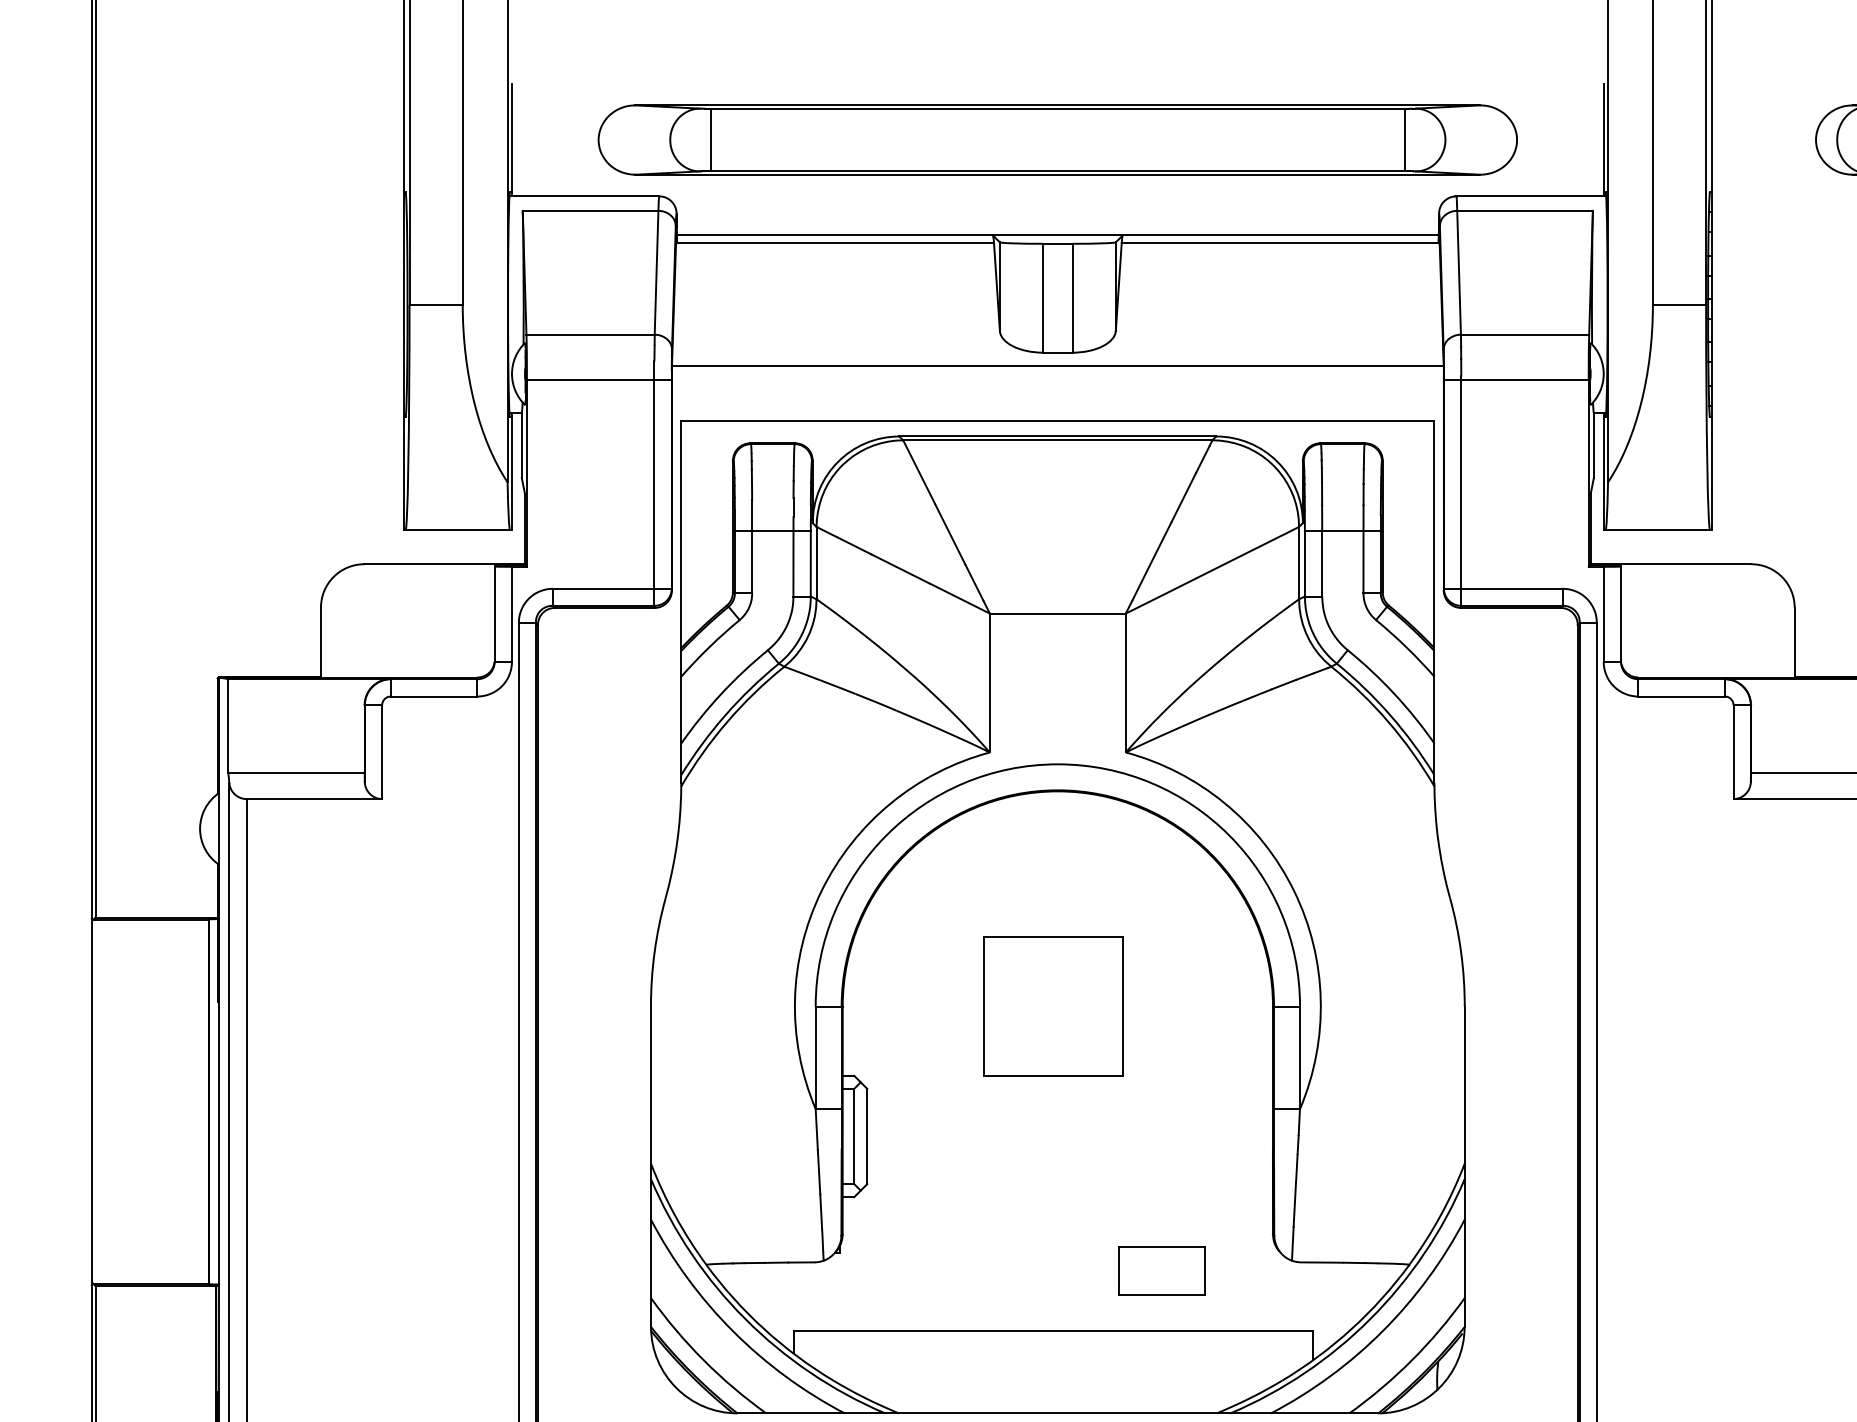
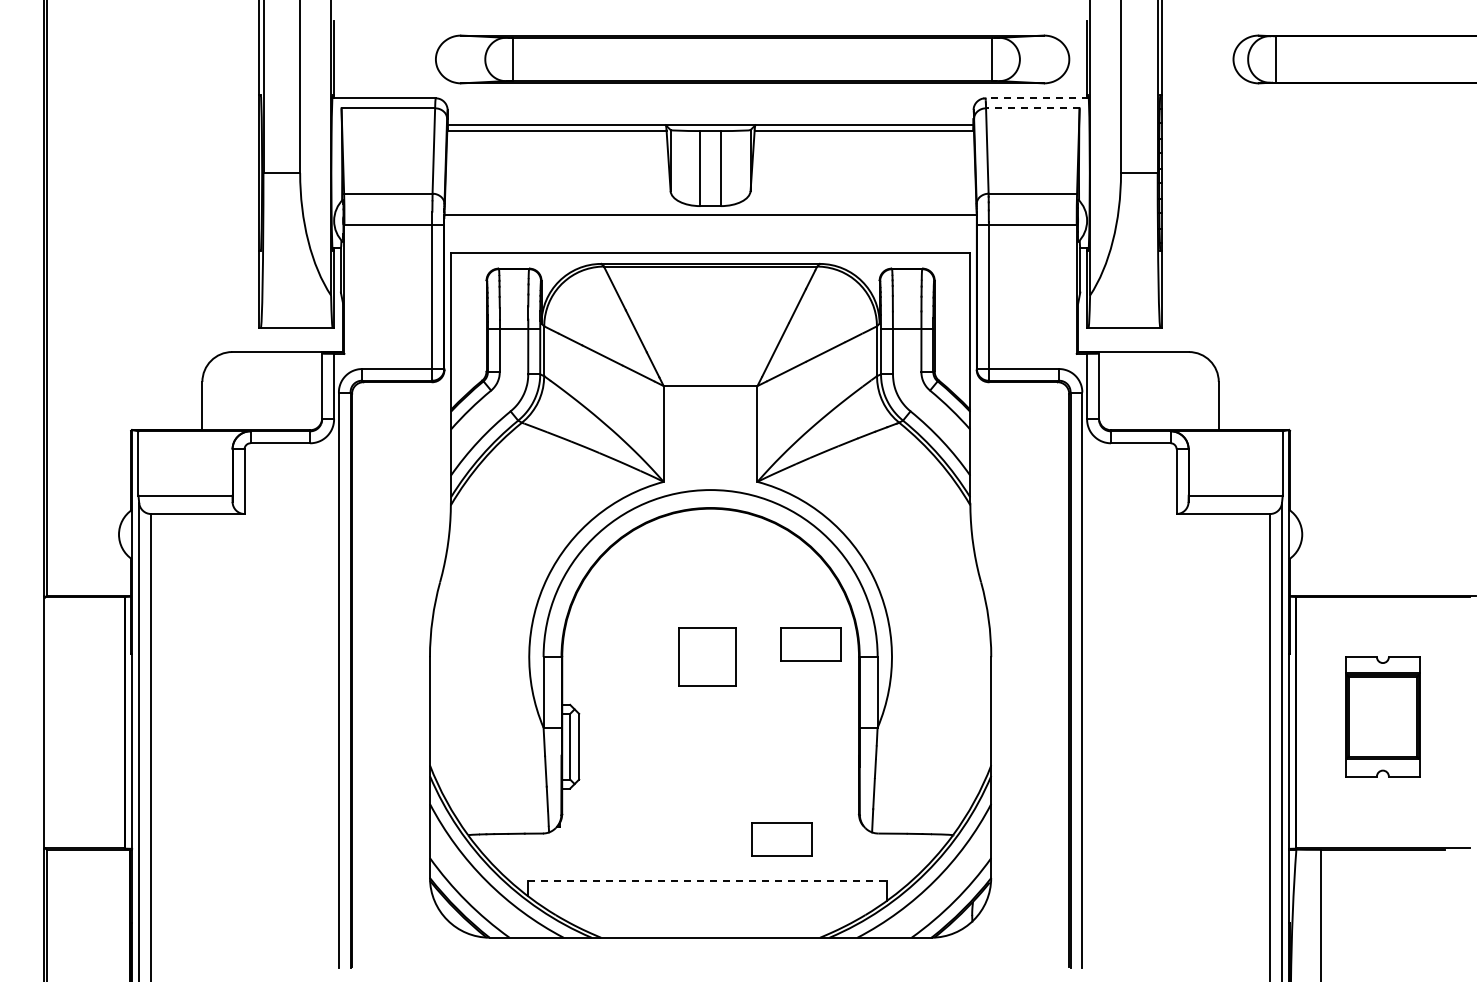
part: (1057, 140) -> (752, 59), moved
line: (1531, 196) -> (1037, 98), solid -> dashed
line: (1524, 211) -> (1032, 108), solid -> dashed
part: (1202, 988) -> (810, 644), added
part: (1053, 1005) -> (707, 656), size x0.6
line: (1054, 1331) -> (708, 881), solid -> dashed

